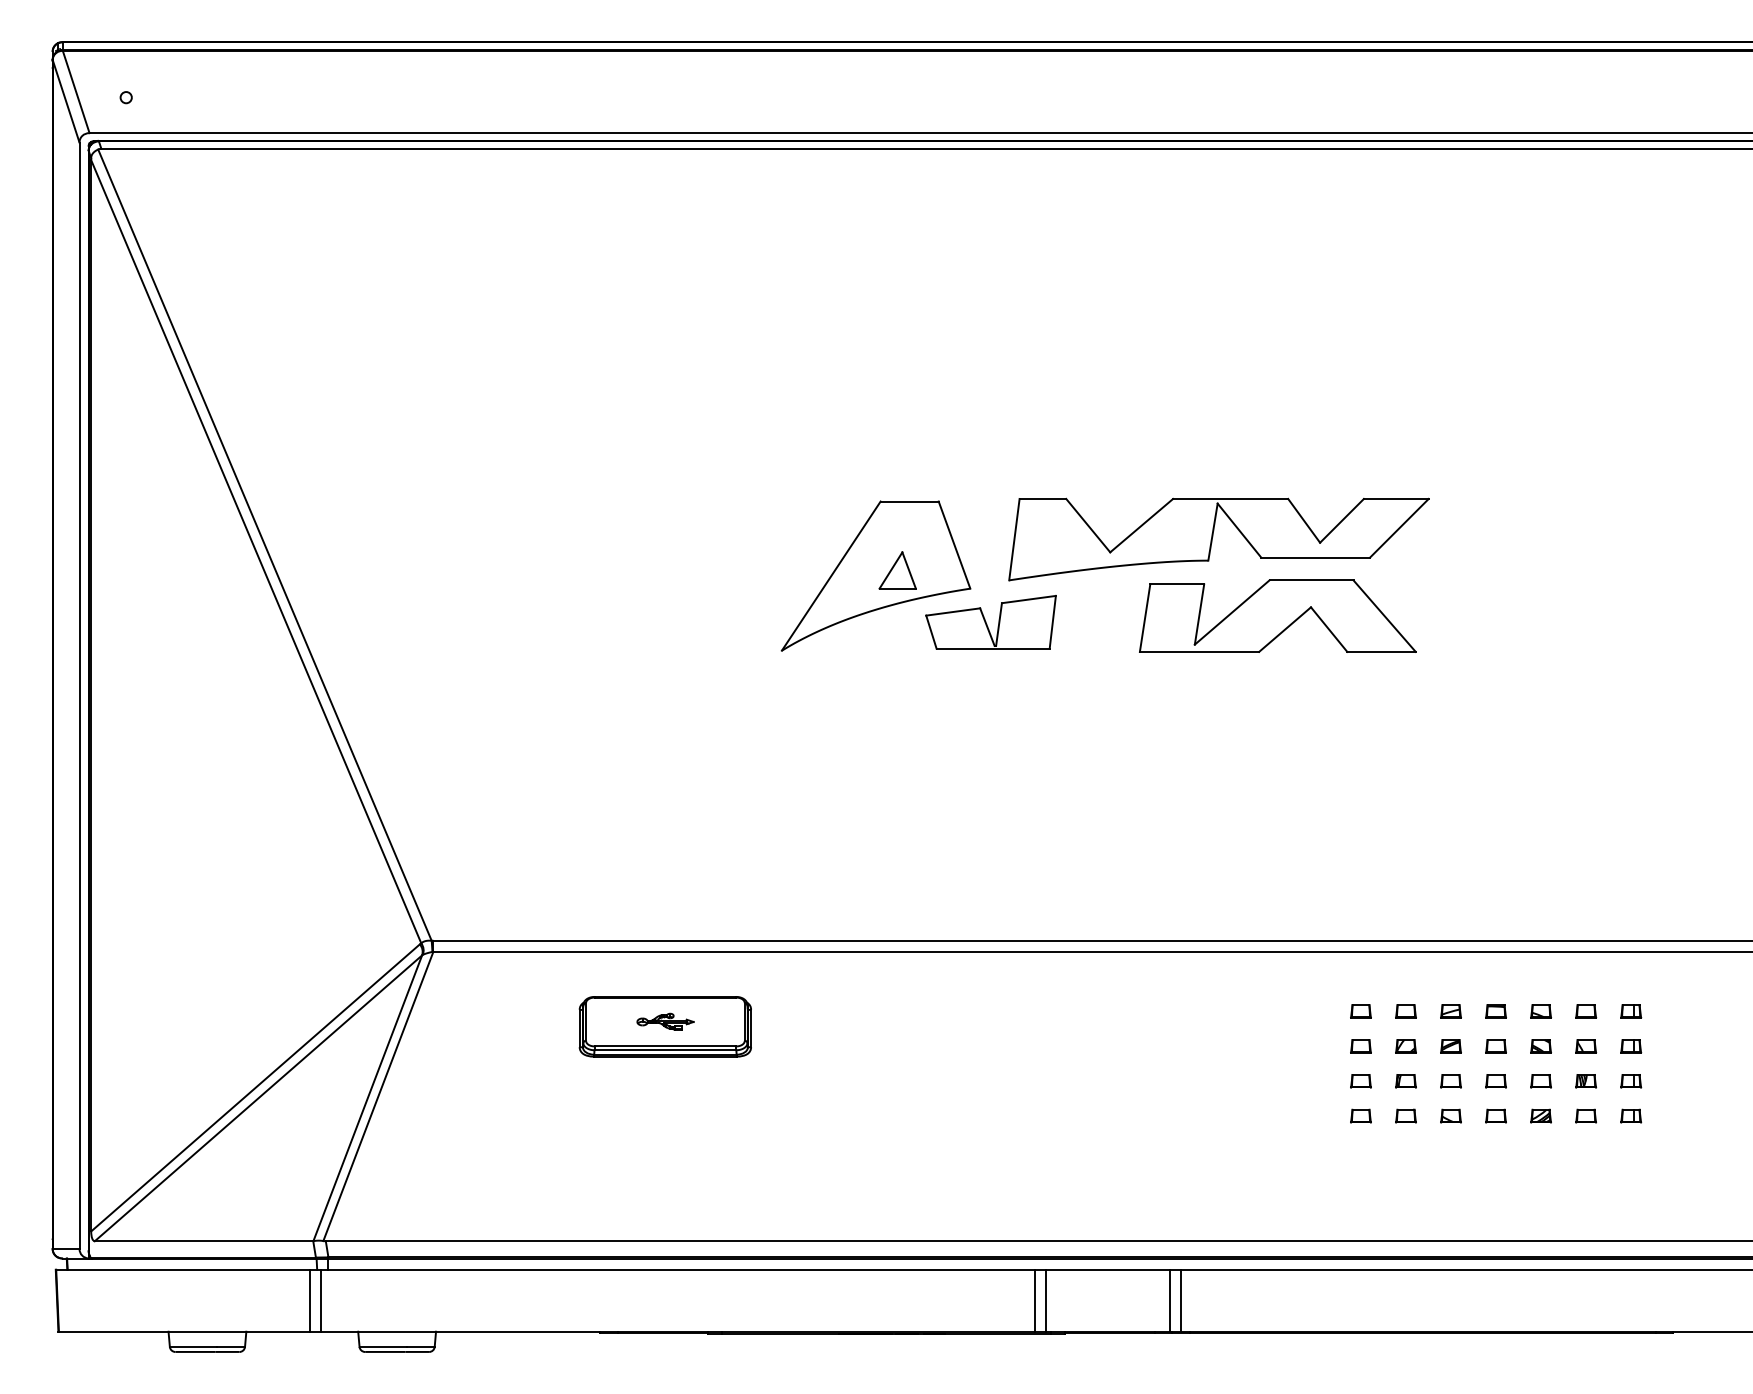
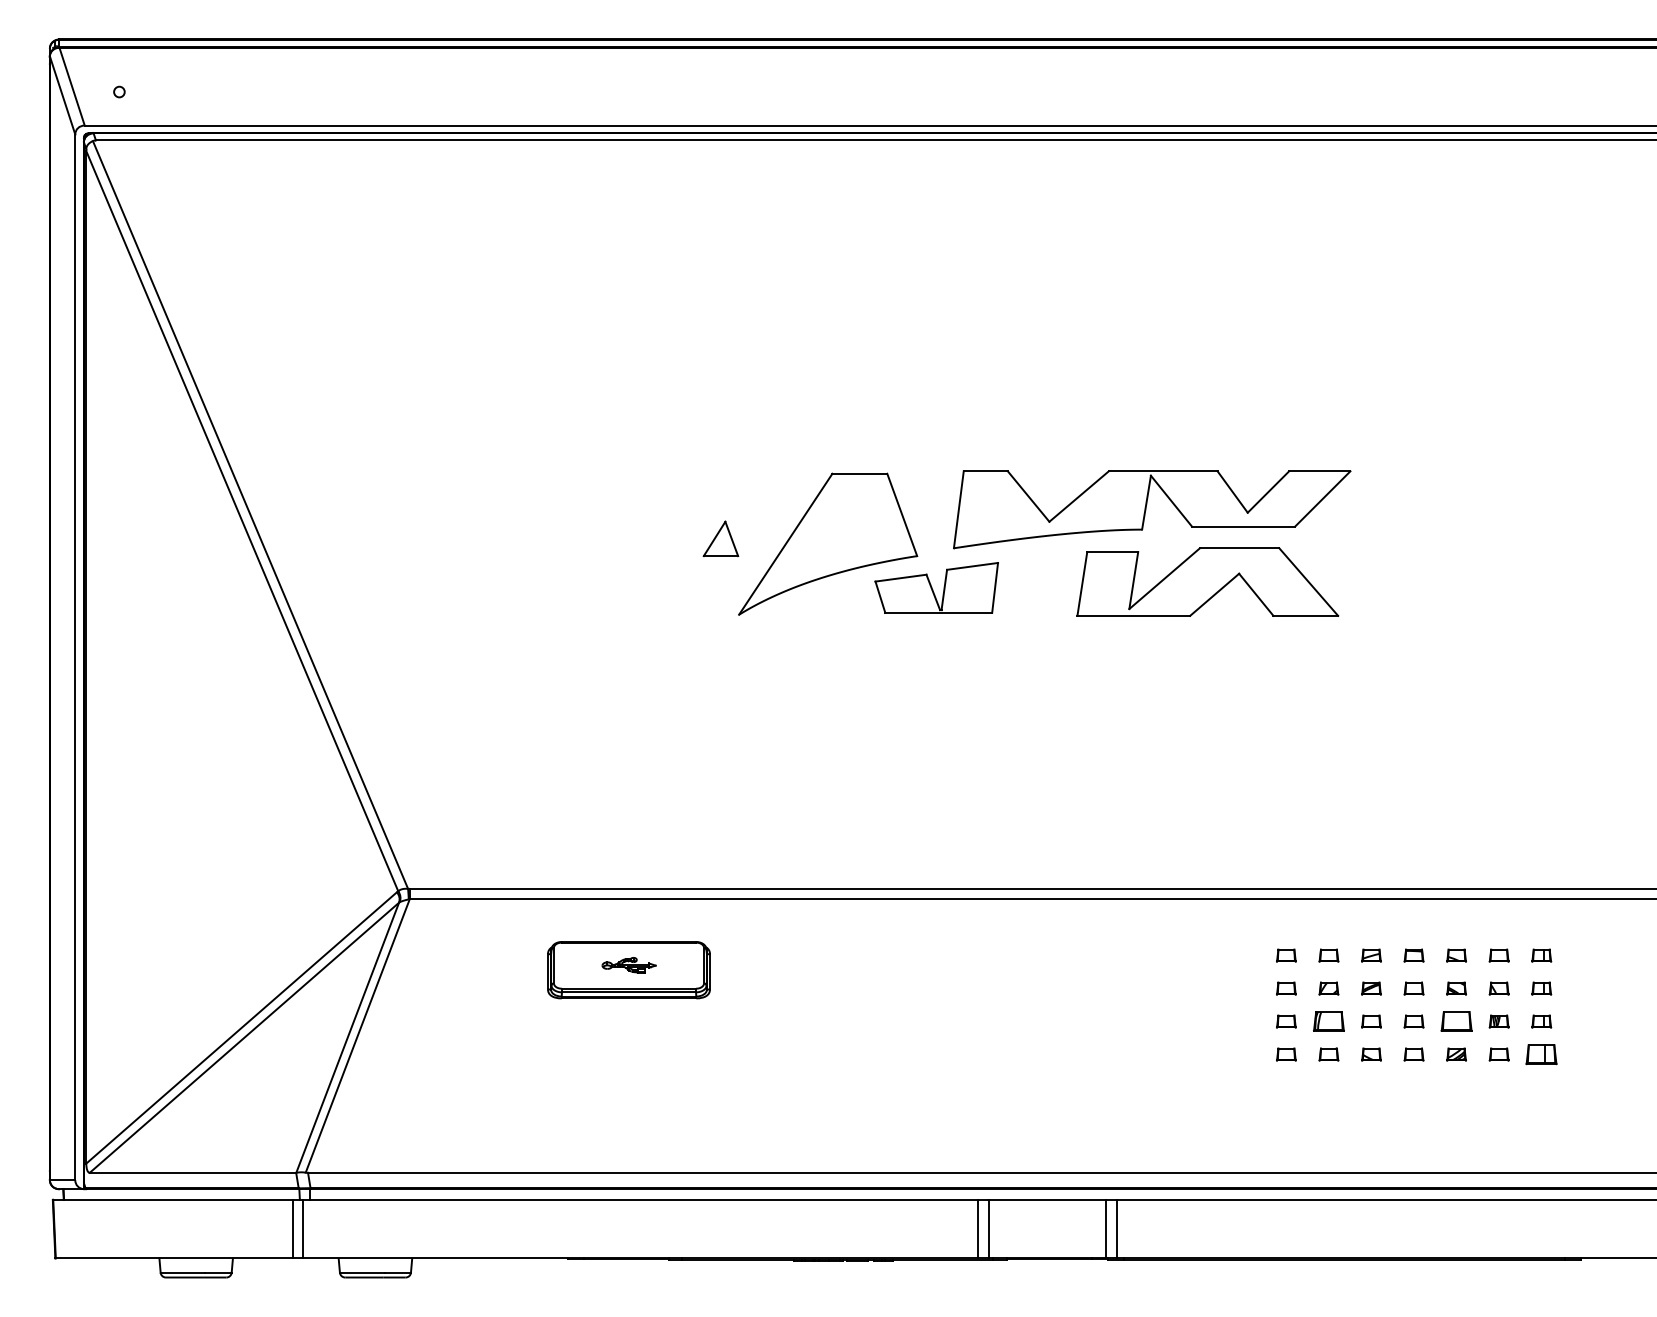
part: (897, 570) -> (720, 538), moved
part: (1405, 1081) -> (1328, 1021), size x1.6
part: (1540, 1081) -> (1456, 1021), size x1.6
part: (1631, 1115) -> (1542, 1054), size x1.6

